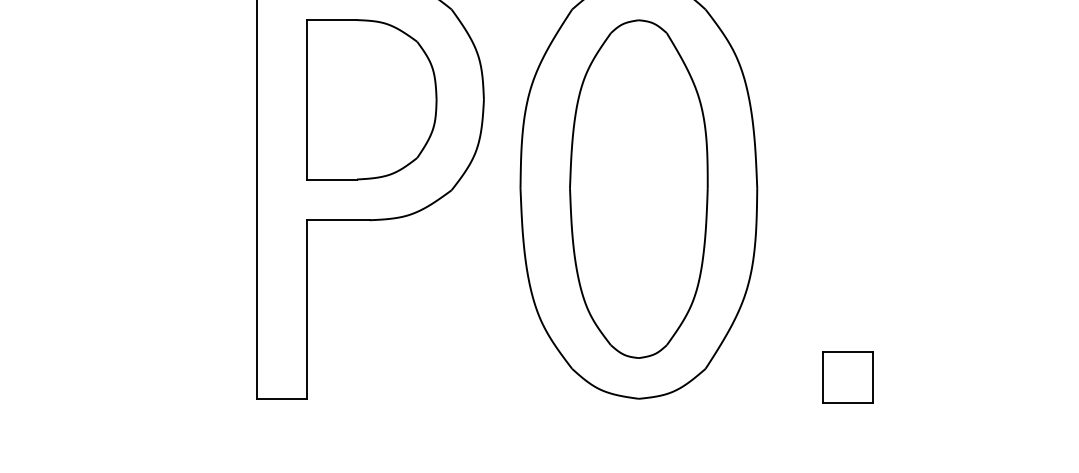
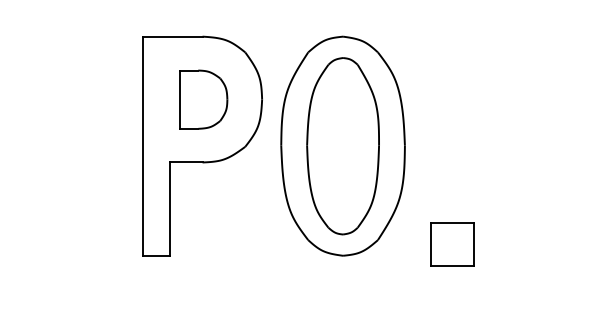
part: (371, 99) -> (203, 99), size x0.7
part: (848, 377) -> (452, 244), size x1.6

